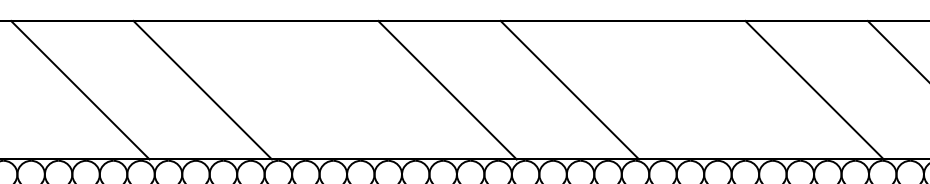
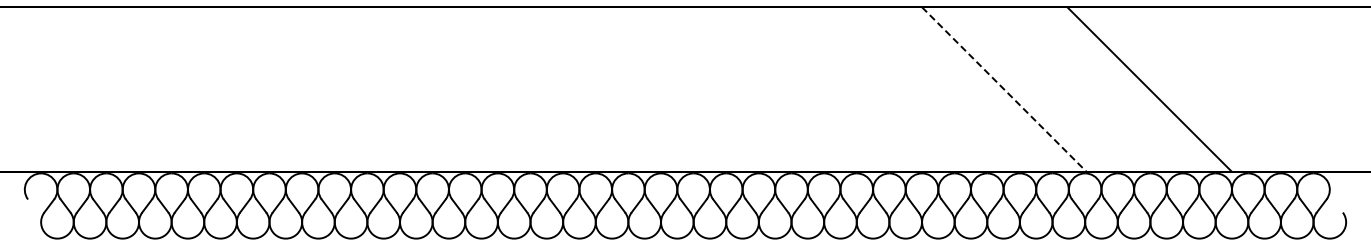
line: (80, 90) -> (132, 89), removed
line: (202, 90) -> (277, 89), removed
line: (447, 90) -> (568, 89), removed
line: (569, 90) -> (713, 89), removed
line: (814, 90) -> (1004, 89), solid -> dashed

